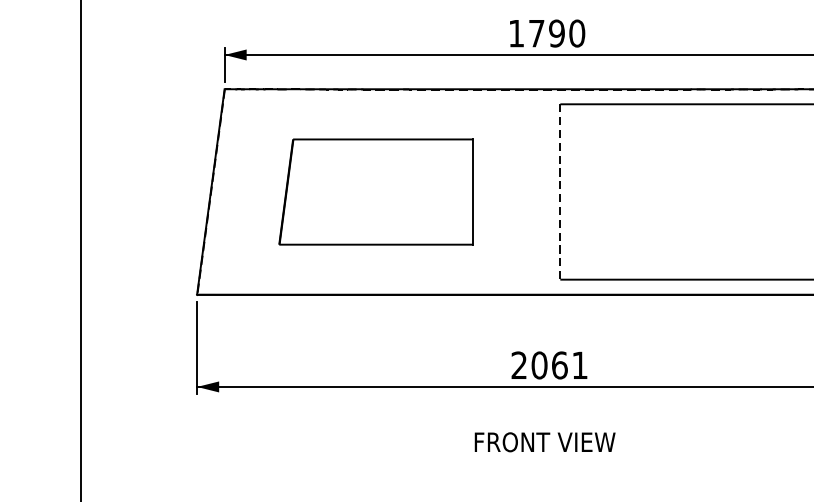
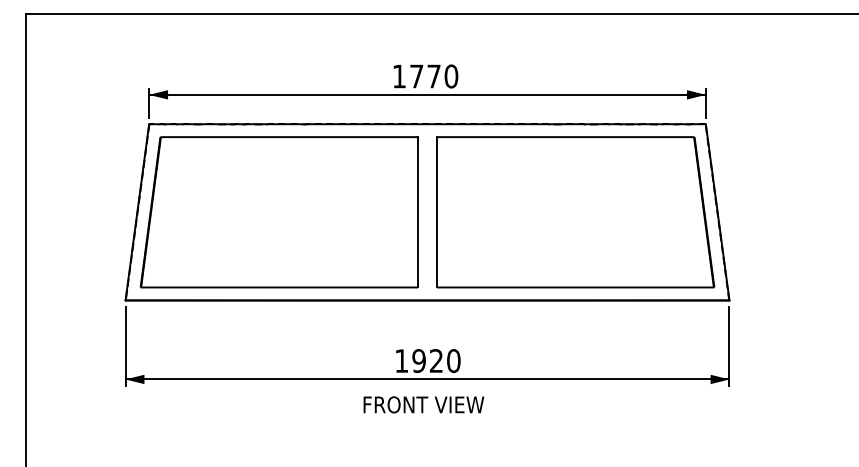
text: (556, 33) -> (433, 76), 1790 -> 1770
part: (375, 192) -> (278, 212), size x1.67
line: (559, 192) -> (436, 212), dashed -> solid
text: (549, 366) -> (427, 361), 2061 -> 1920
text: (544, 441) -> (423, 404), moved

